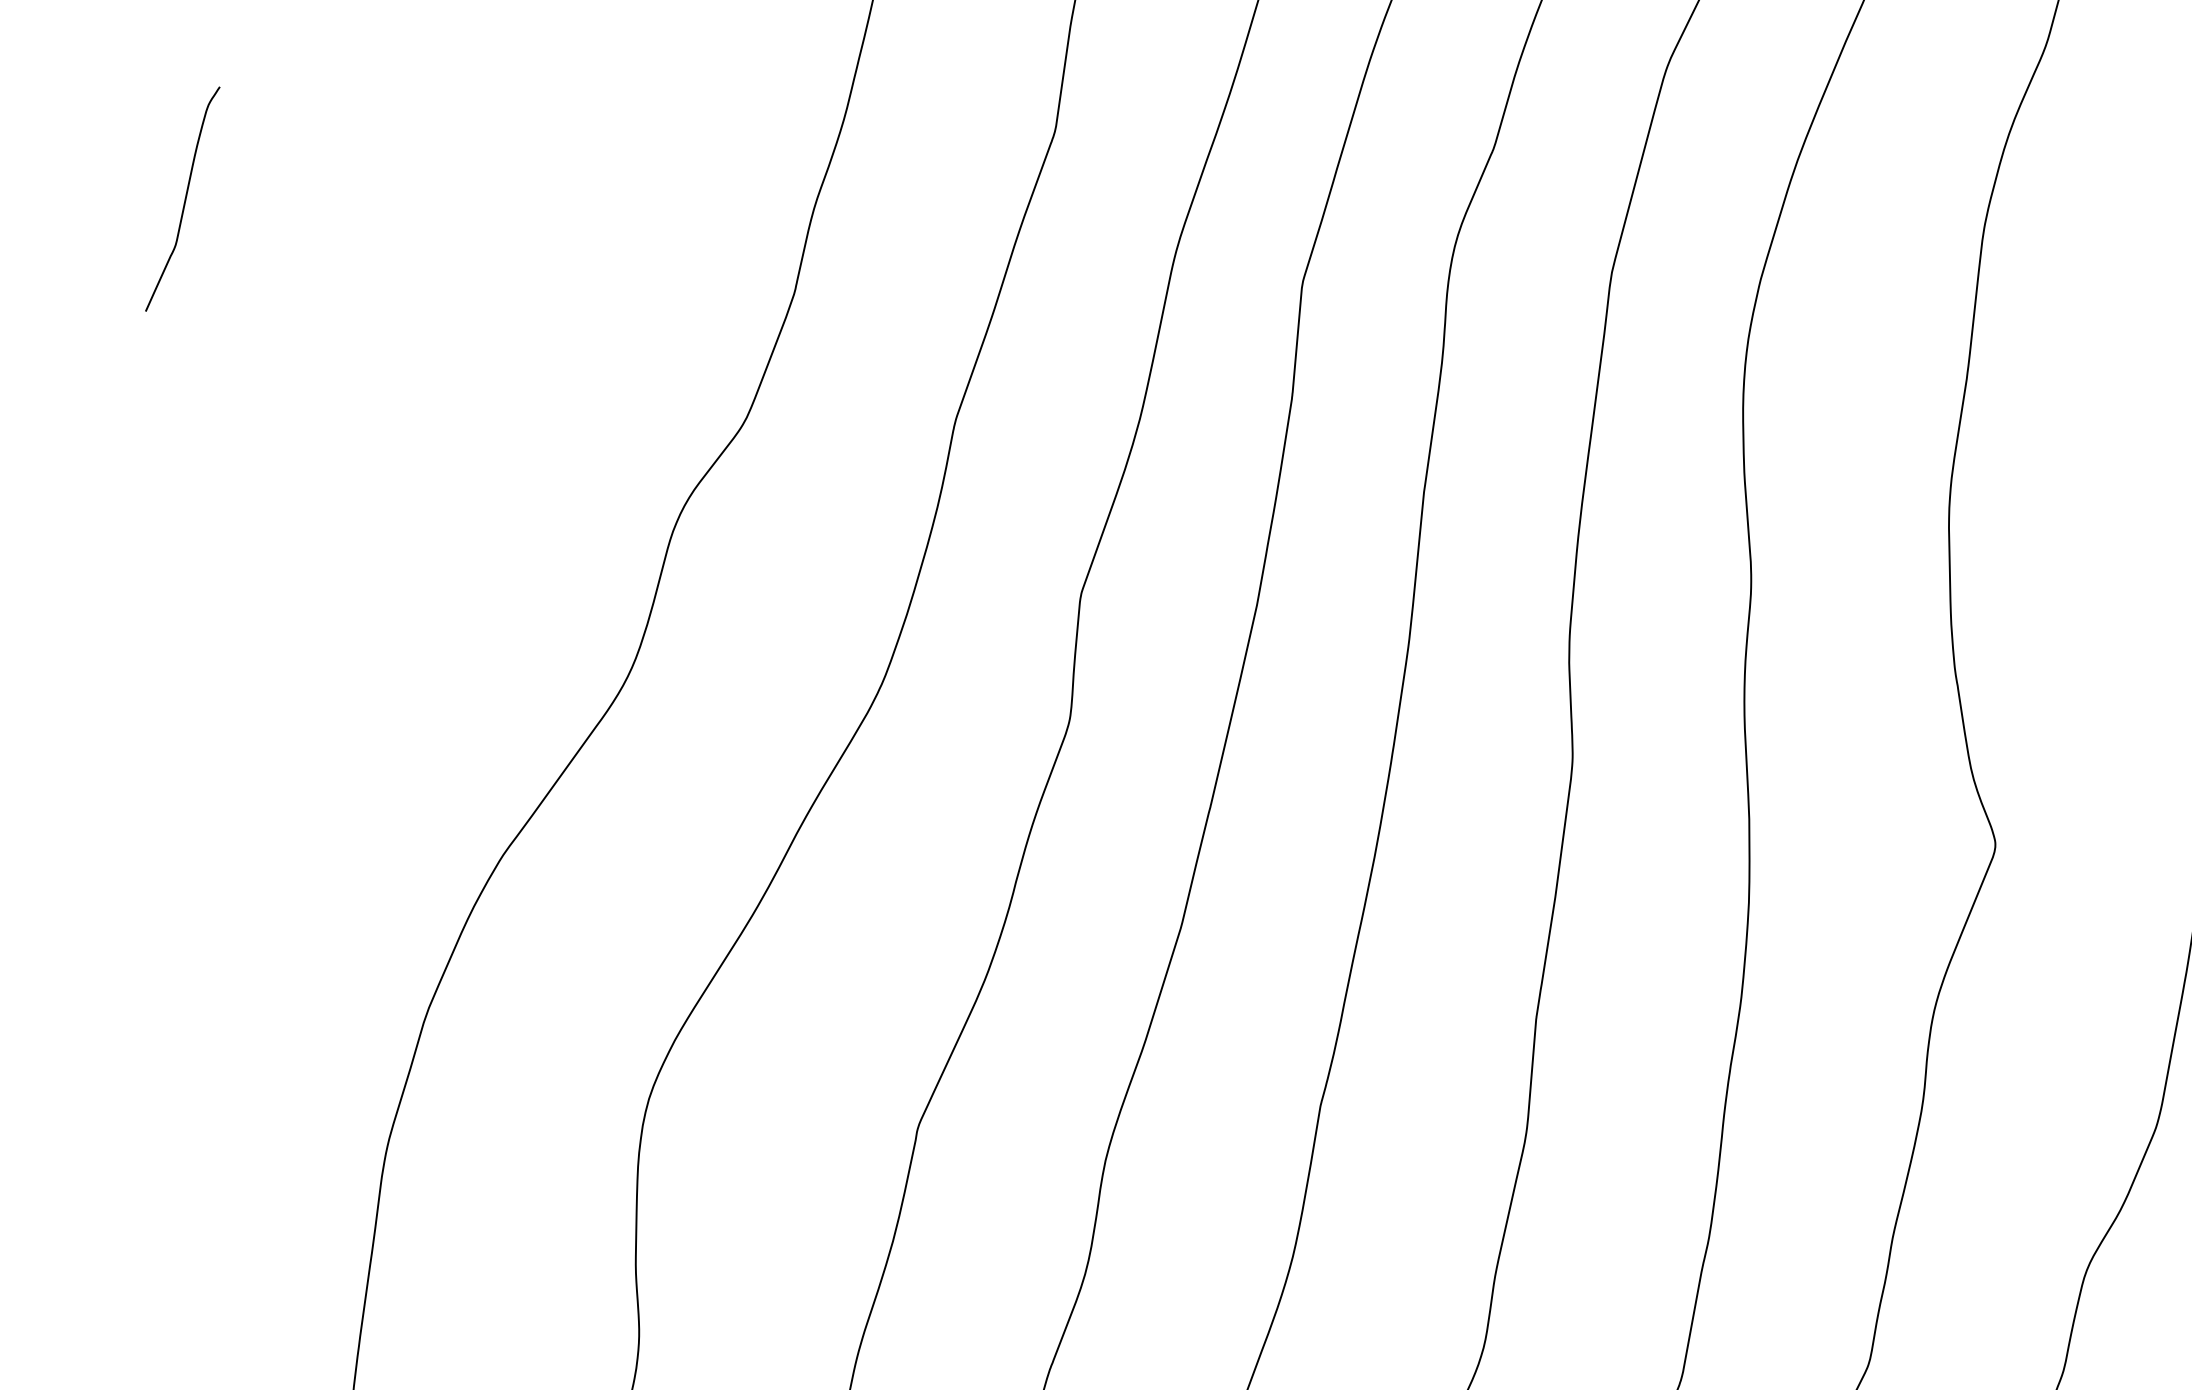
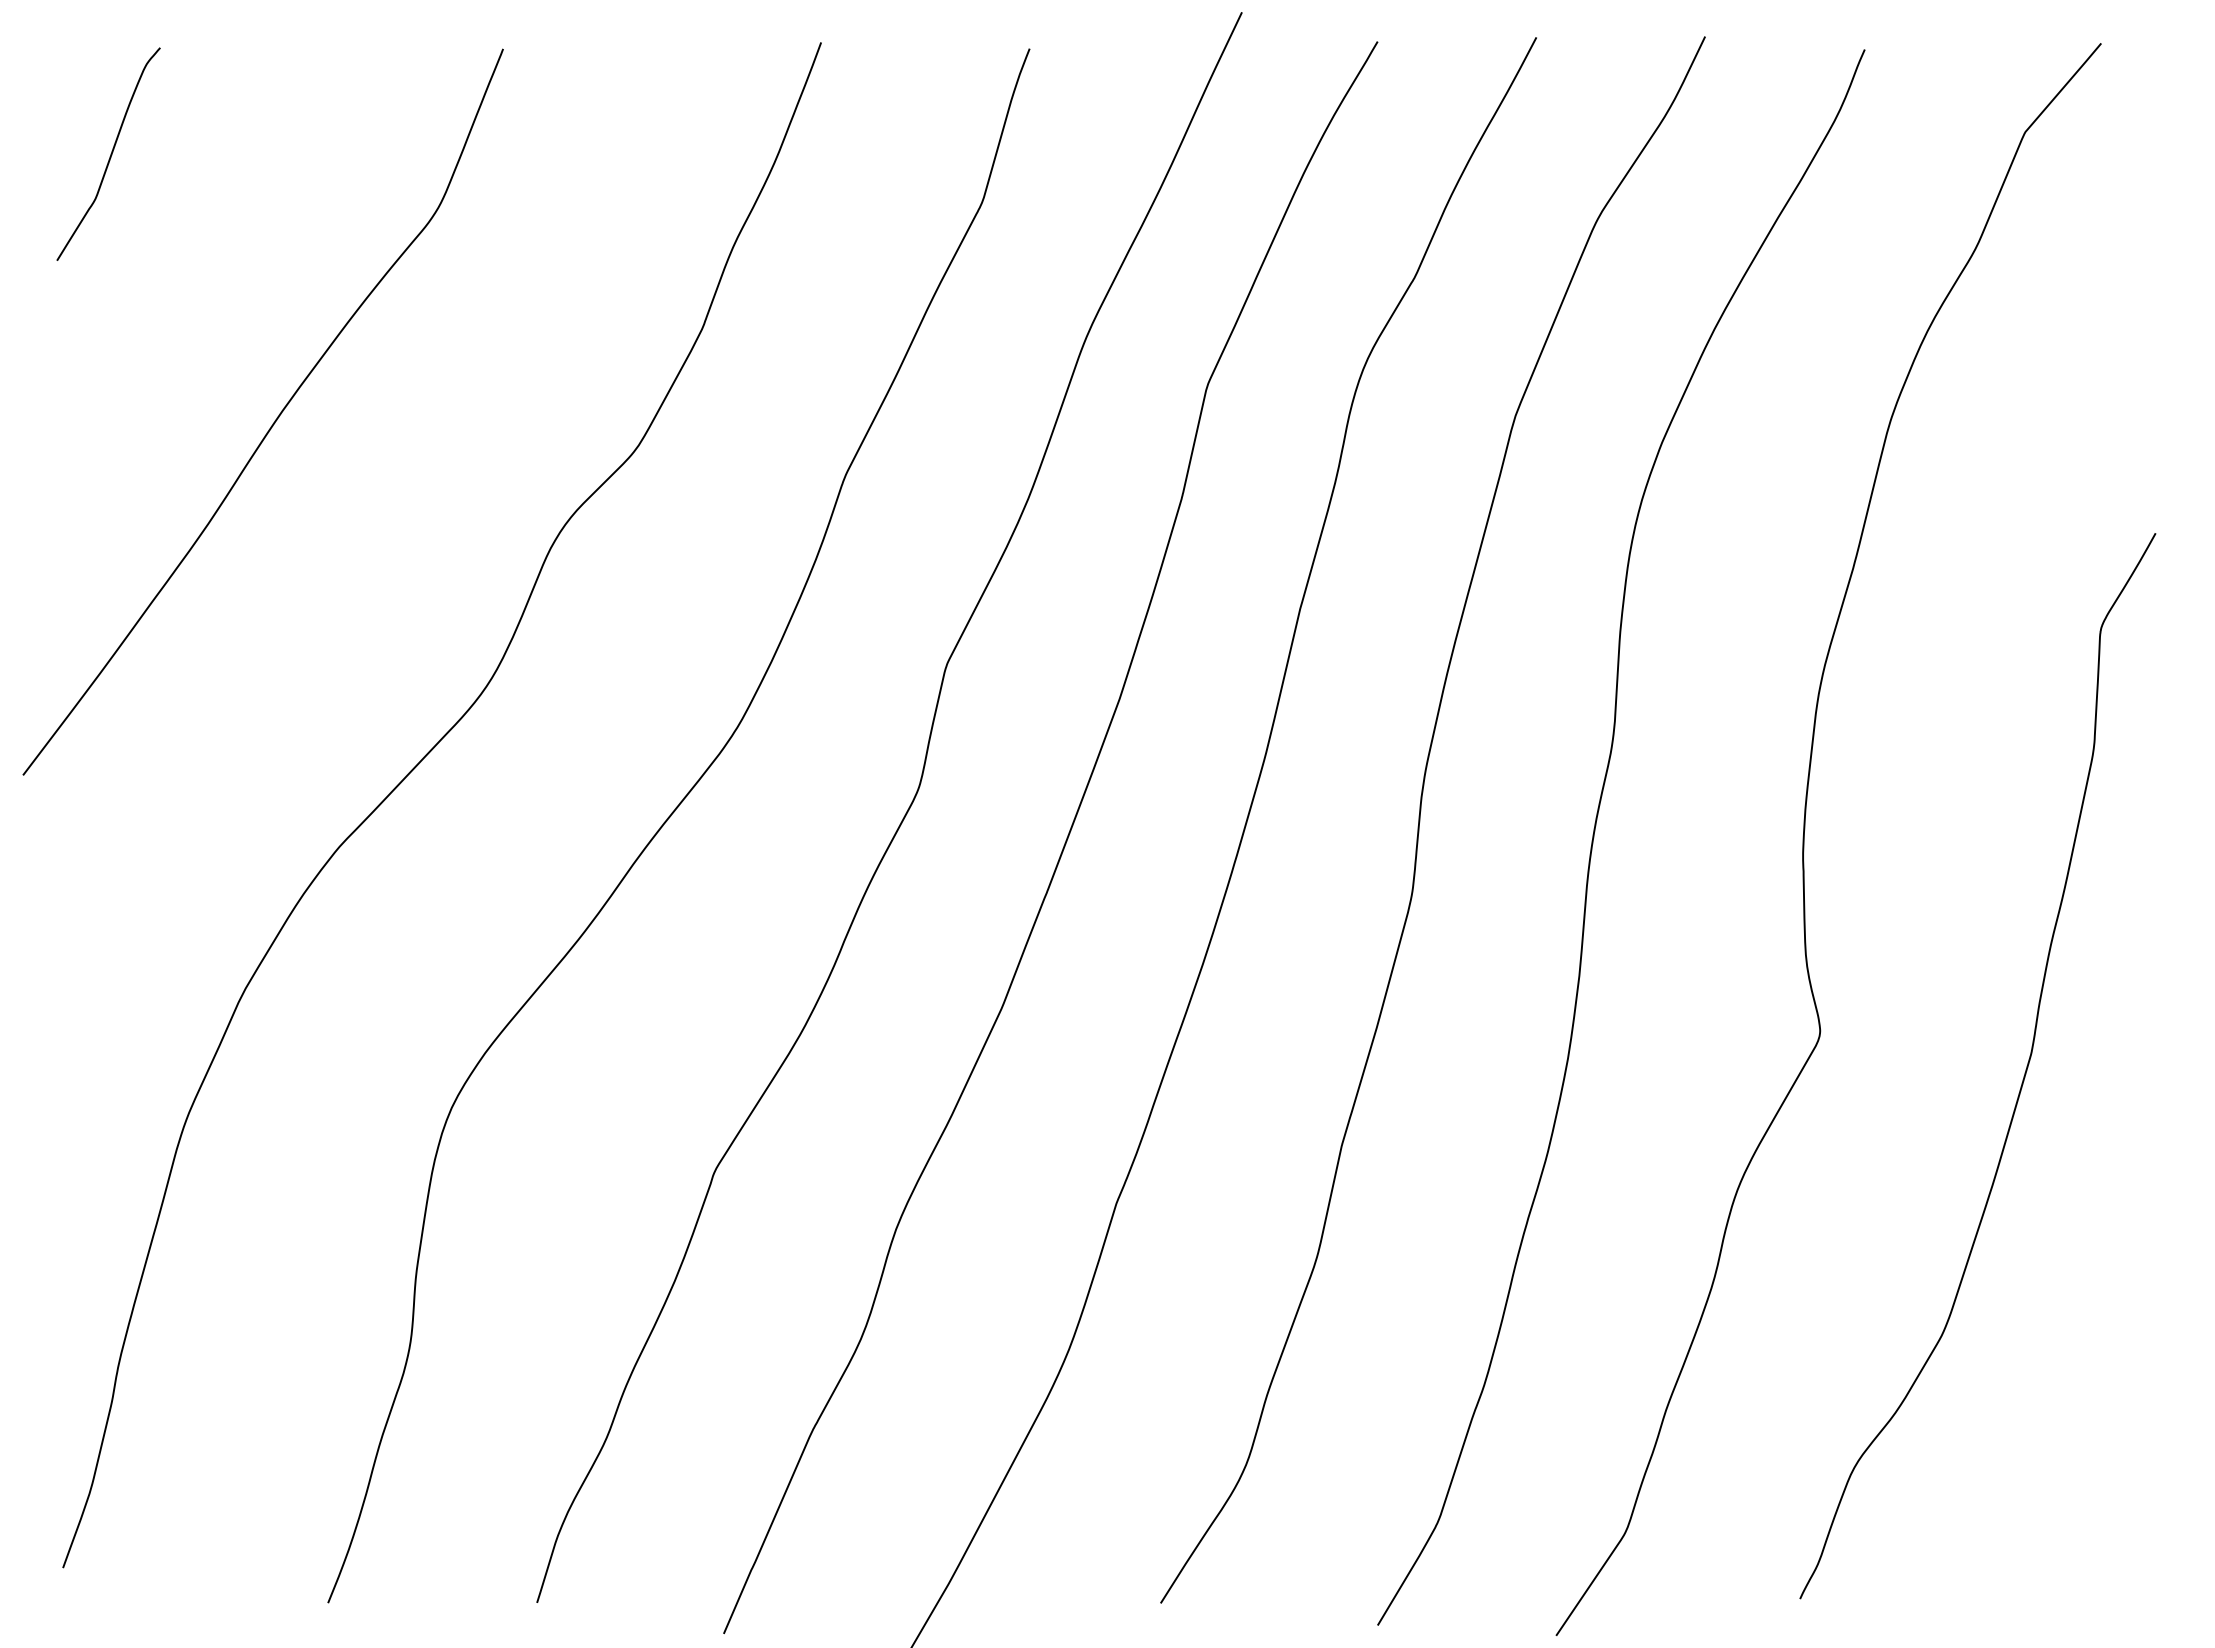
curve: (382, 441) -> (274, 420), added

